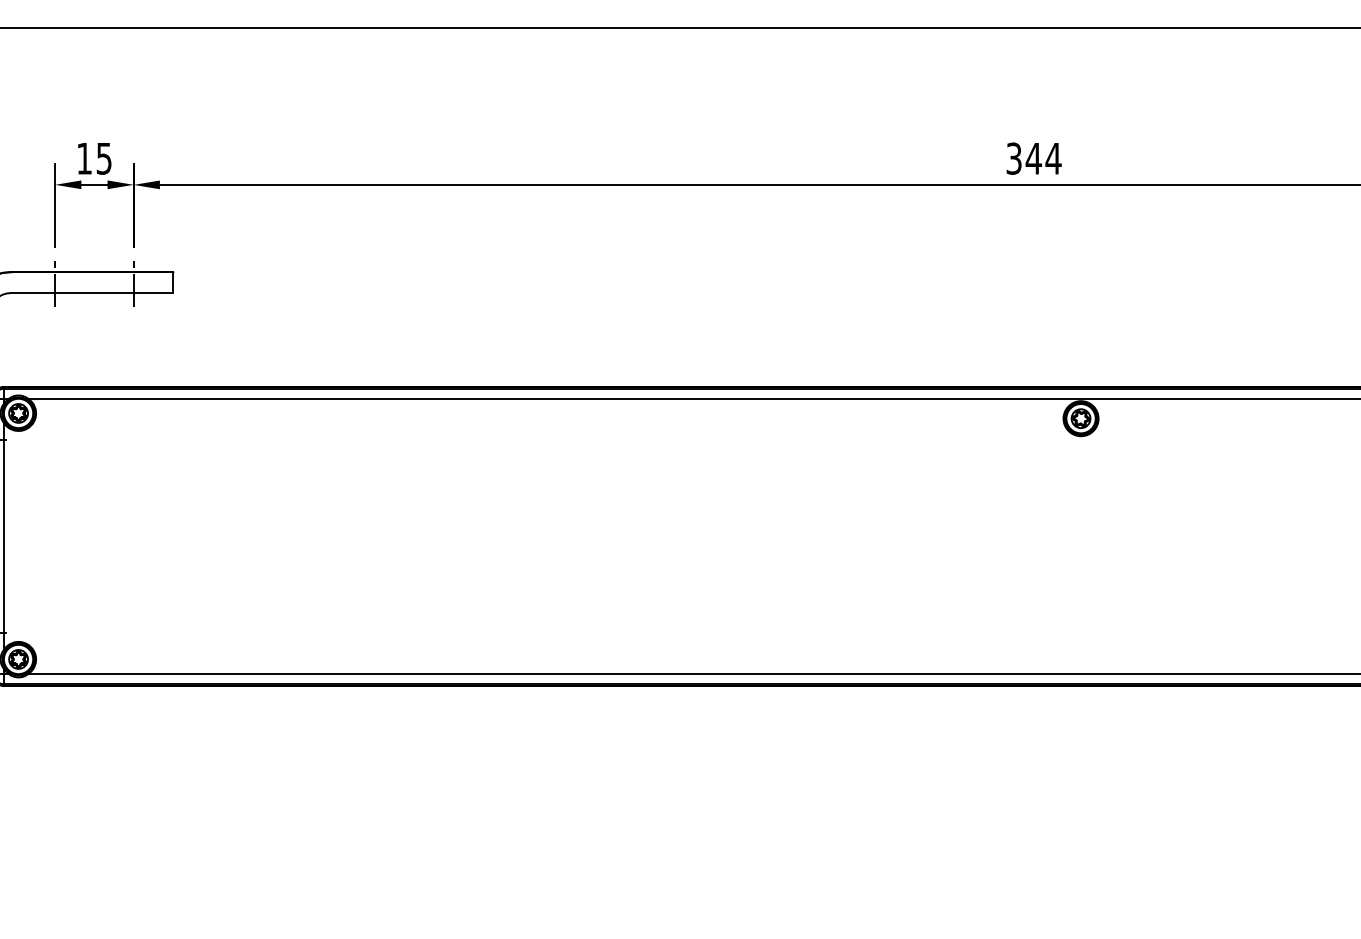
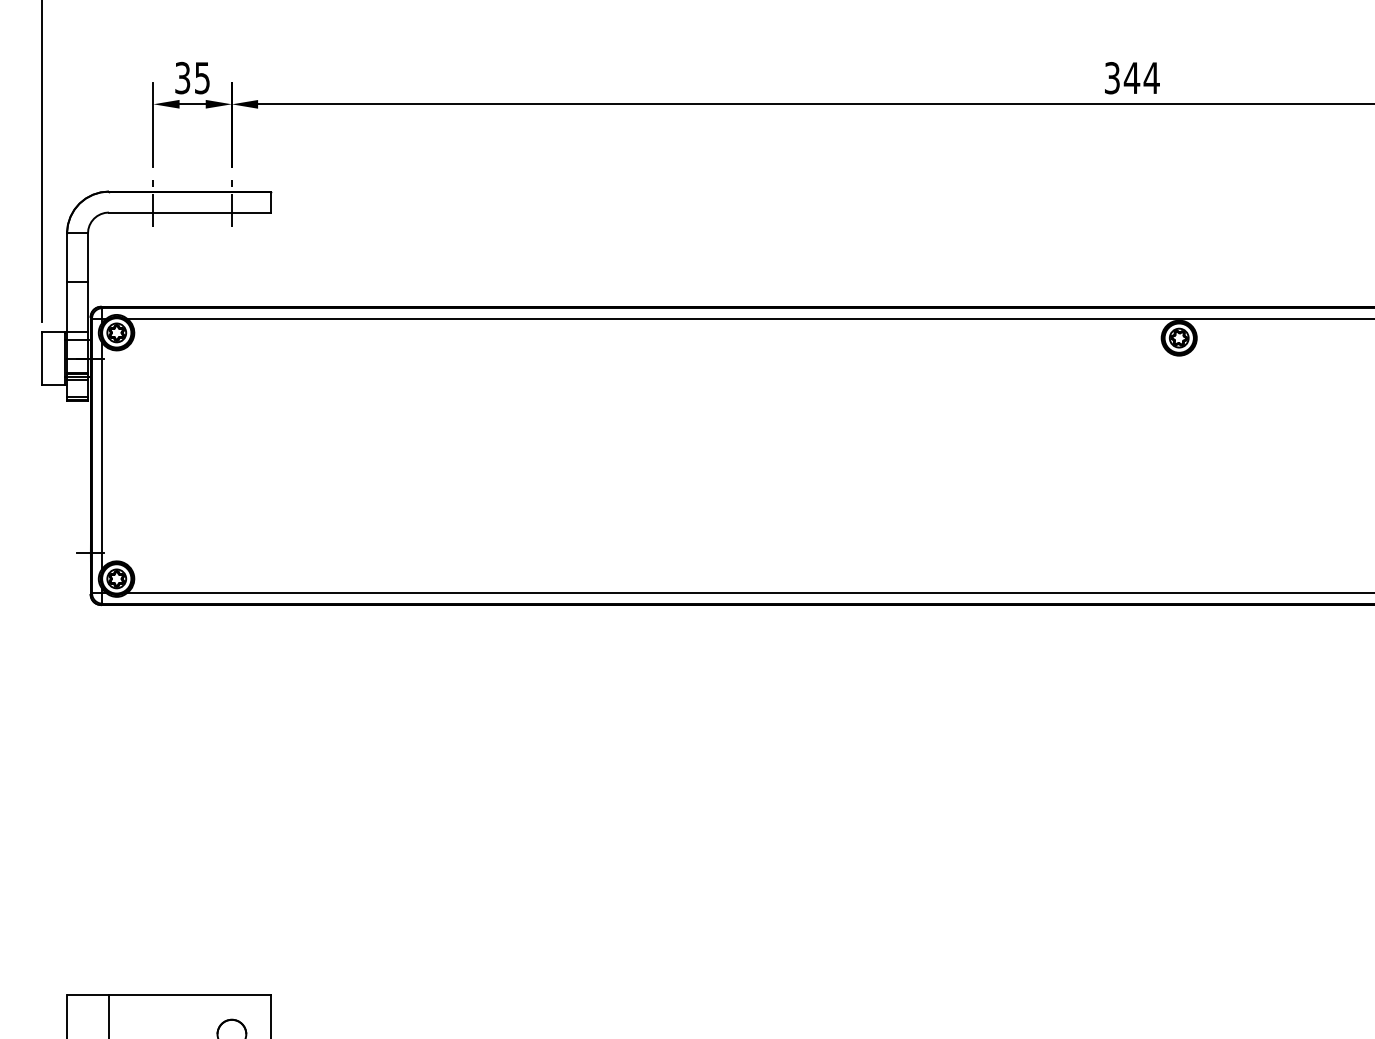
text: (84, 158) -> (182, 77), 15 -> 35

